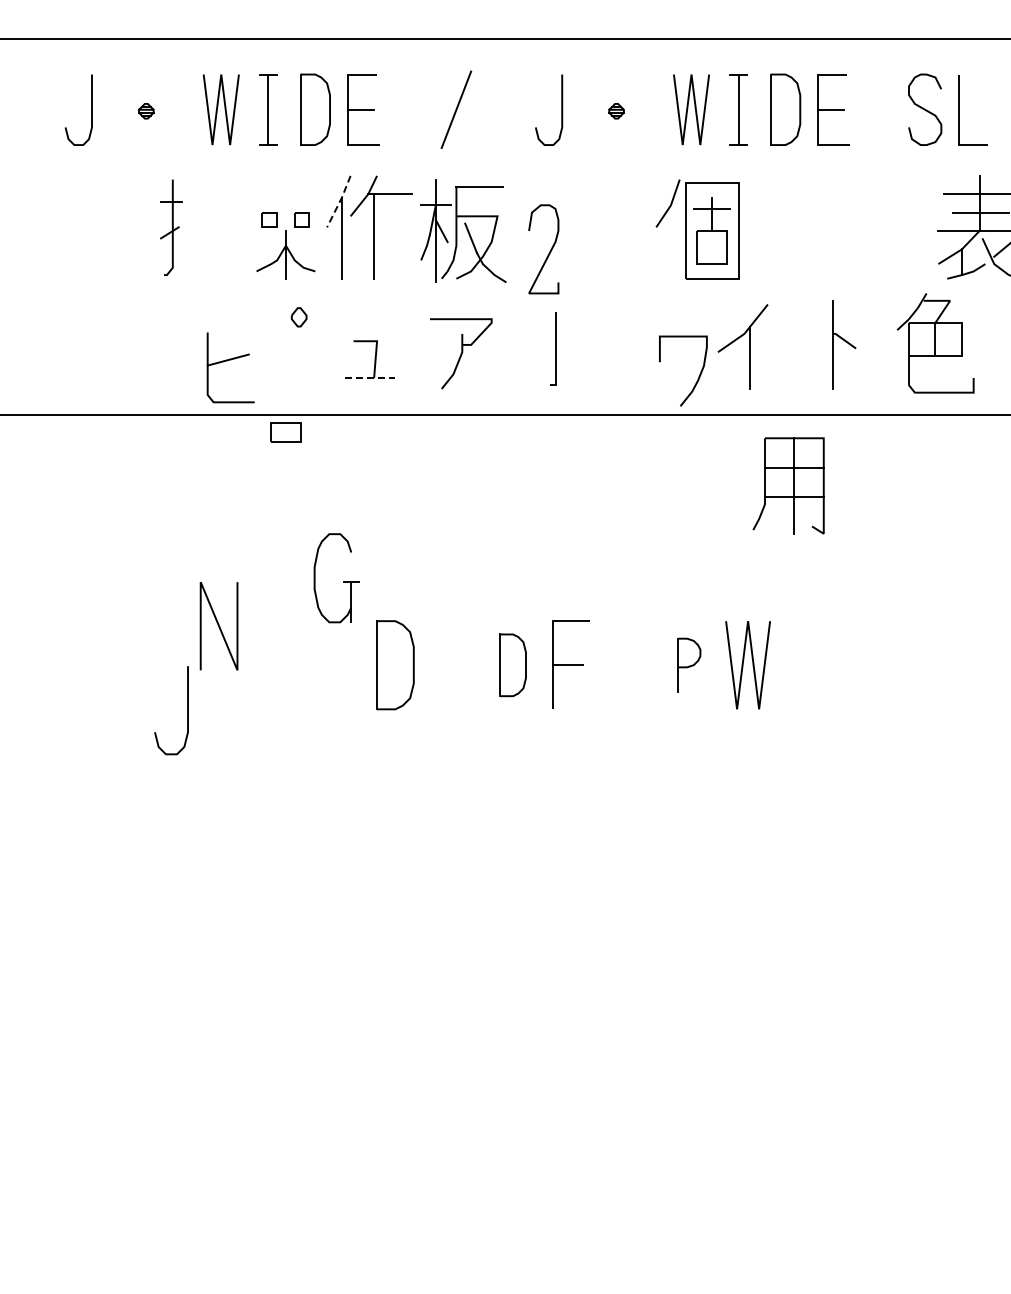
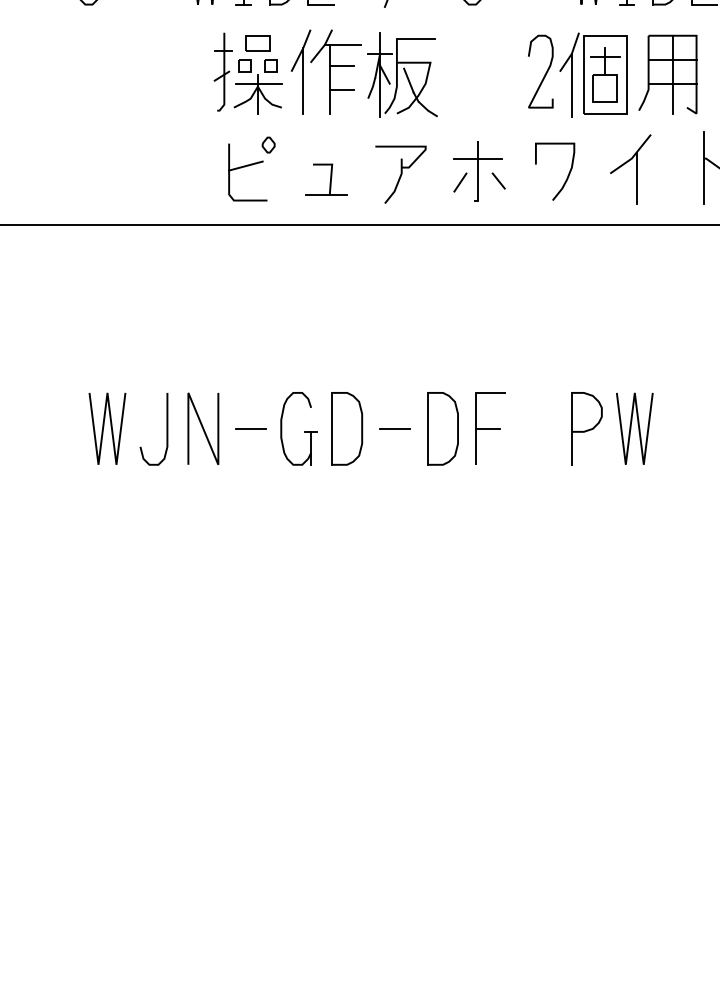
line: (340, 201) -> (302, 50), dashed -> solid
line: (388, 220) -> (341, 66), added
part: (171, 227) -> (223, 71), moved
line: (287, 242) -> (259, 84), added
line: (670, 243) -> (571, 84), added
line: (388, 249) -> (341, 89), added
curve: (549, 251) -> (545, 73), moved
line: (555, 333) -> (477, 158), added
part: (227, 361) -> (245, 167), moved
line: (581, 361) -> (498, 181), added
line: (533, 363) -> (459, 182), added
curve: (698, 376) -> (567, 176), moved
line: (369, 377) -> (326, 194), dashed -> solid
part: (285, 432) -> (257, 43), moved
part: (788, 485) -> (667, 74), moved
part: (343, 581) -> (304, 431), moved
line: (218, 626) -> (202, 429), moved
line: (97, 663) -> (104, 427), added
part: (689, 664) -> (587, 428), size x1.67
line: (277, 665) -> (250, 429), added
line: (453, 665) -> (394, 429), added
part: (513, 665) -> (443, 429), size x1.43
curve: (187, 710) -> (166, 429), moved

